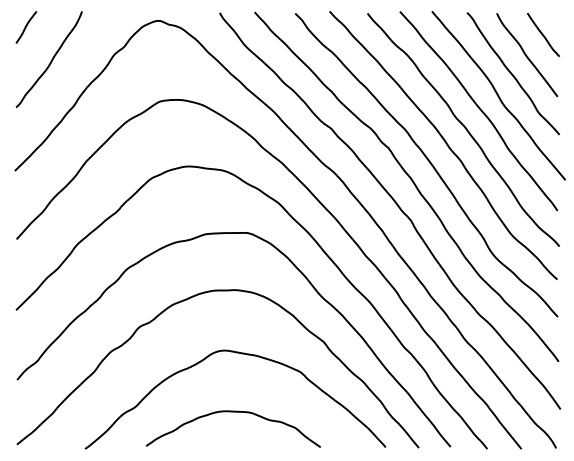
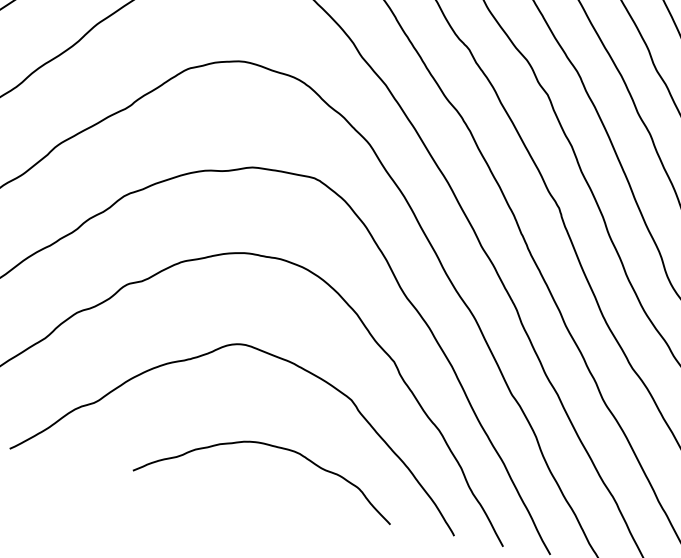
curve: (232, 412) -> (270, 446), moved

